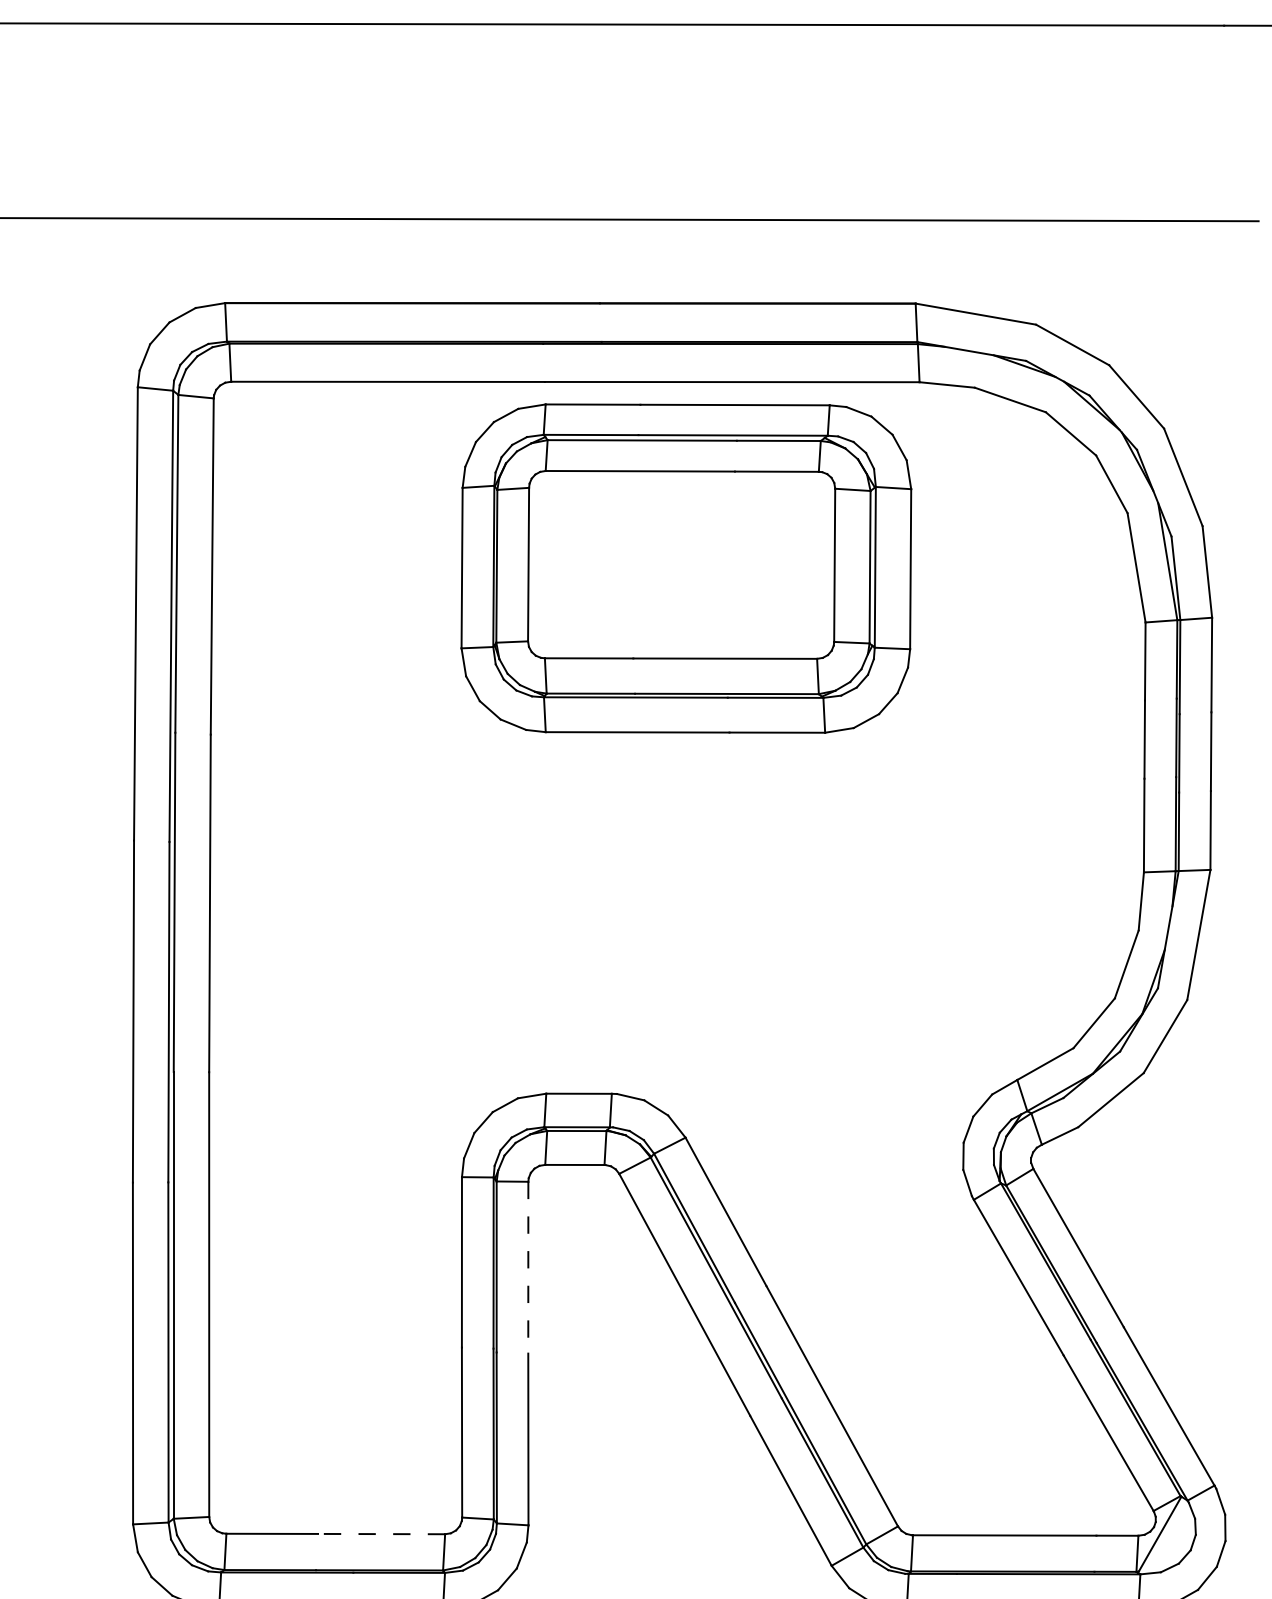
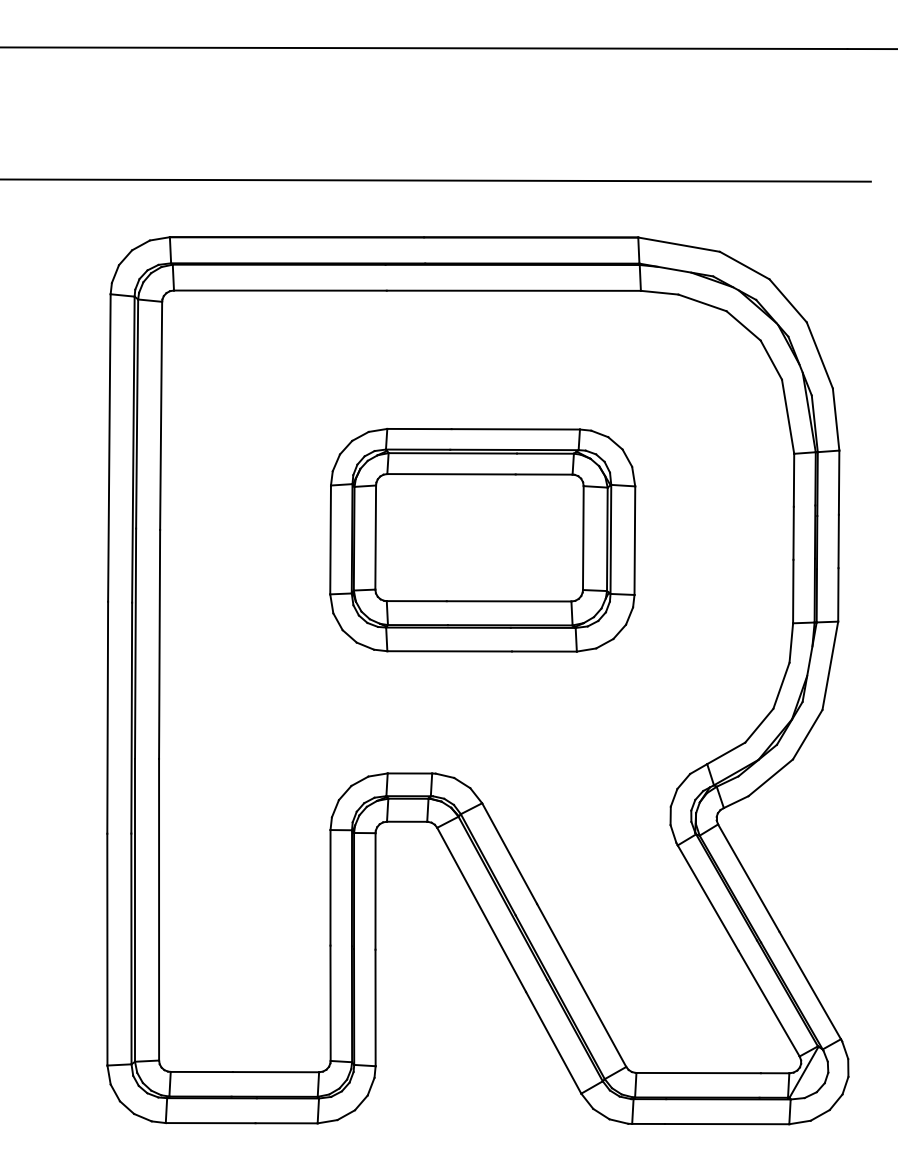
part: (686, 567) -> (482, 539), moved
line: (528, 1267) -> (375, 891), dashed -> solid
line: (380, 1534) -> (275, 1072), dashed -> solid

